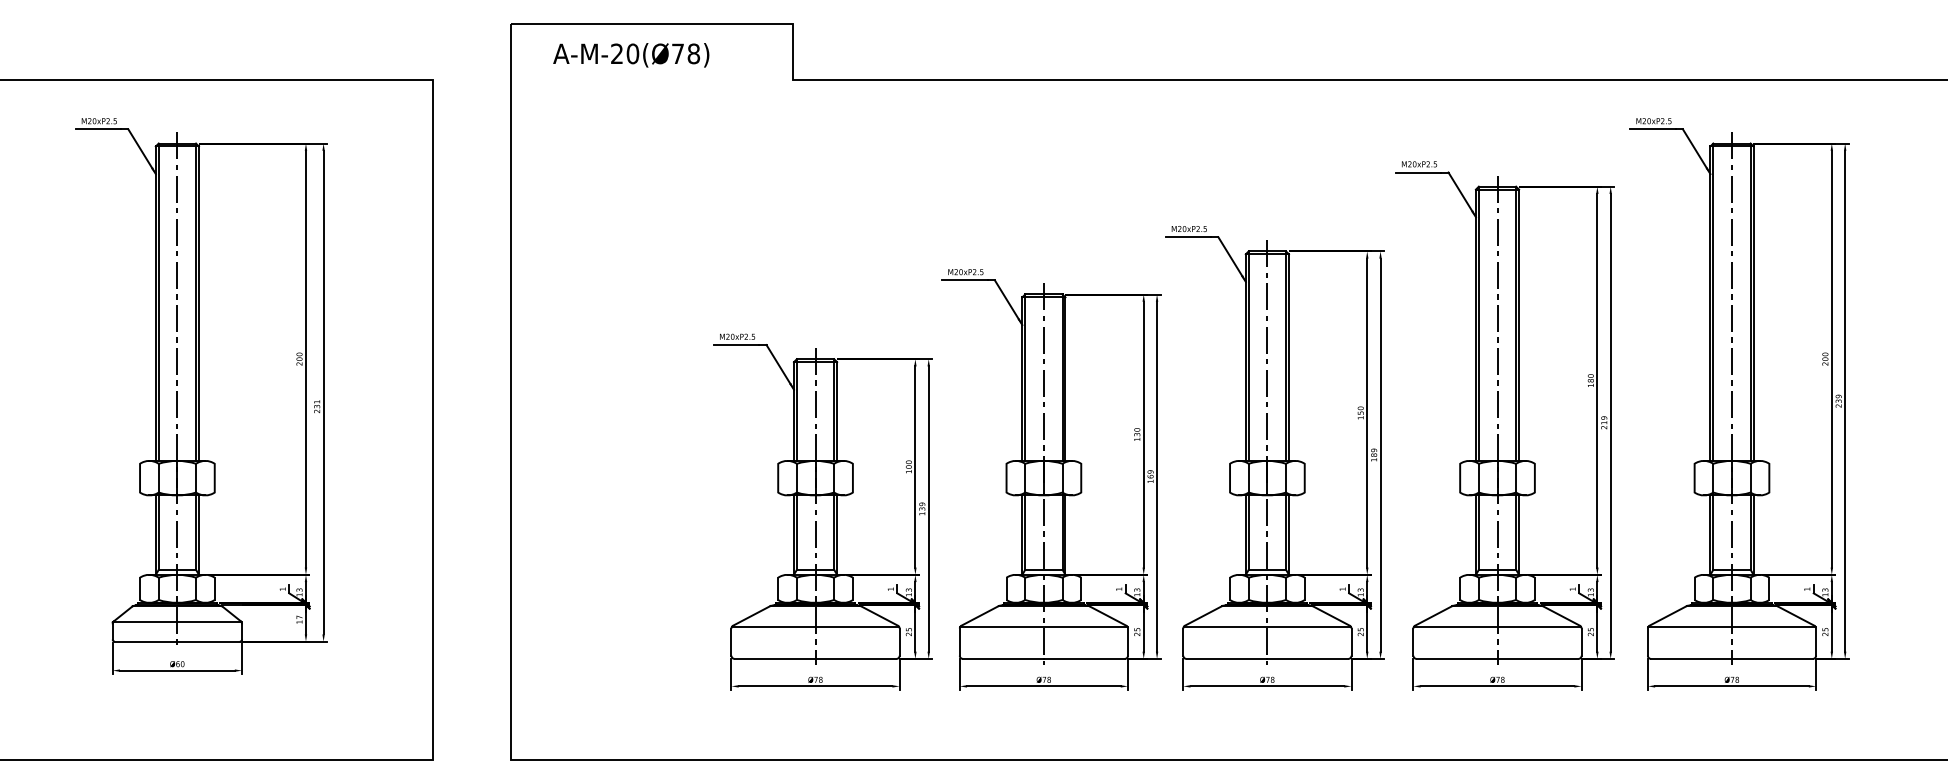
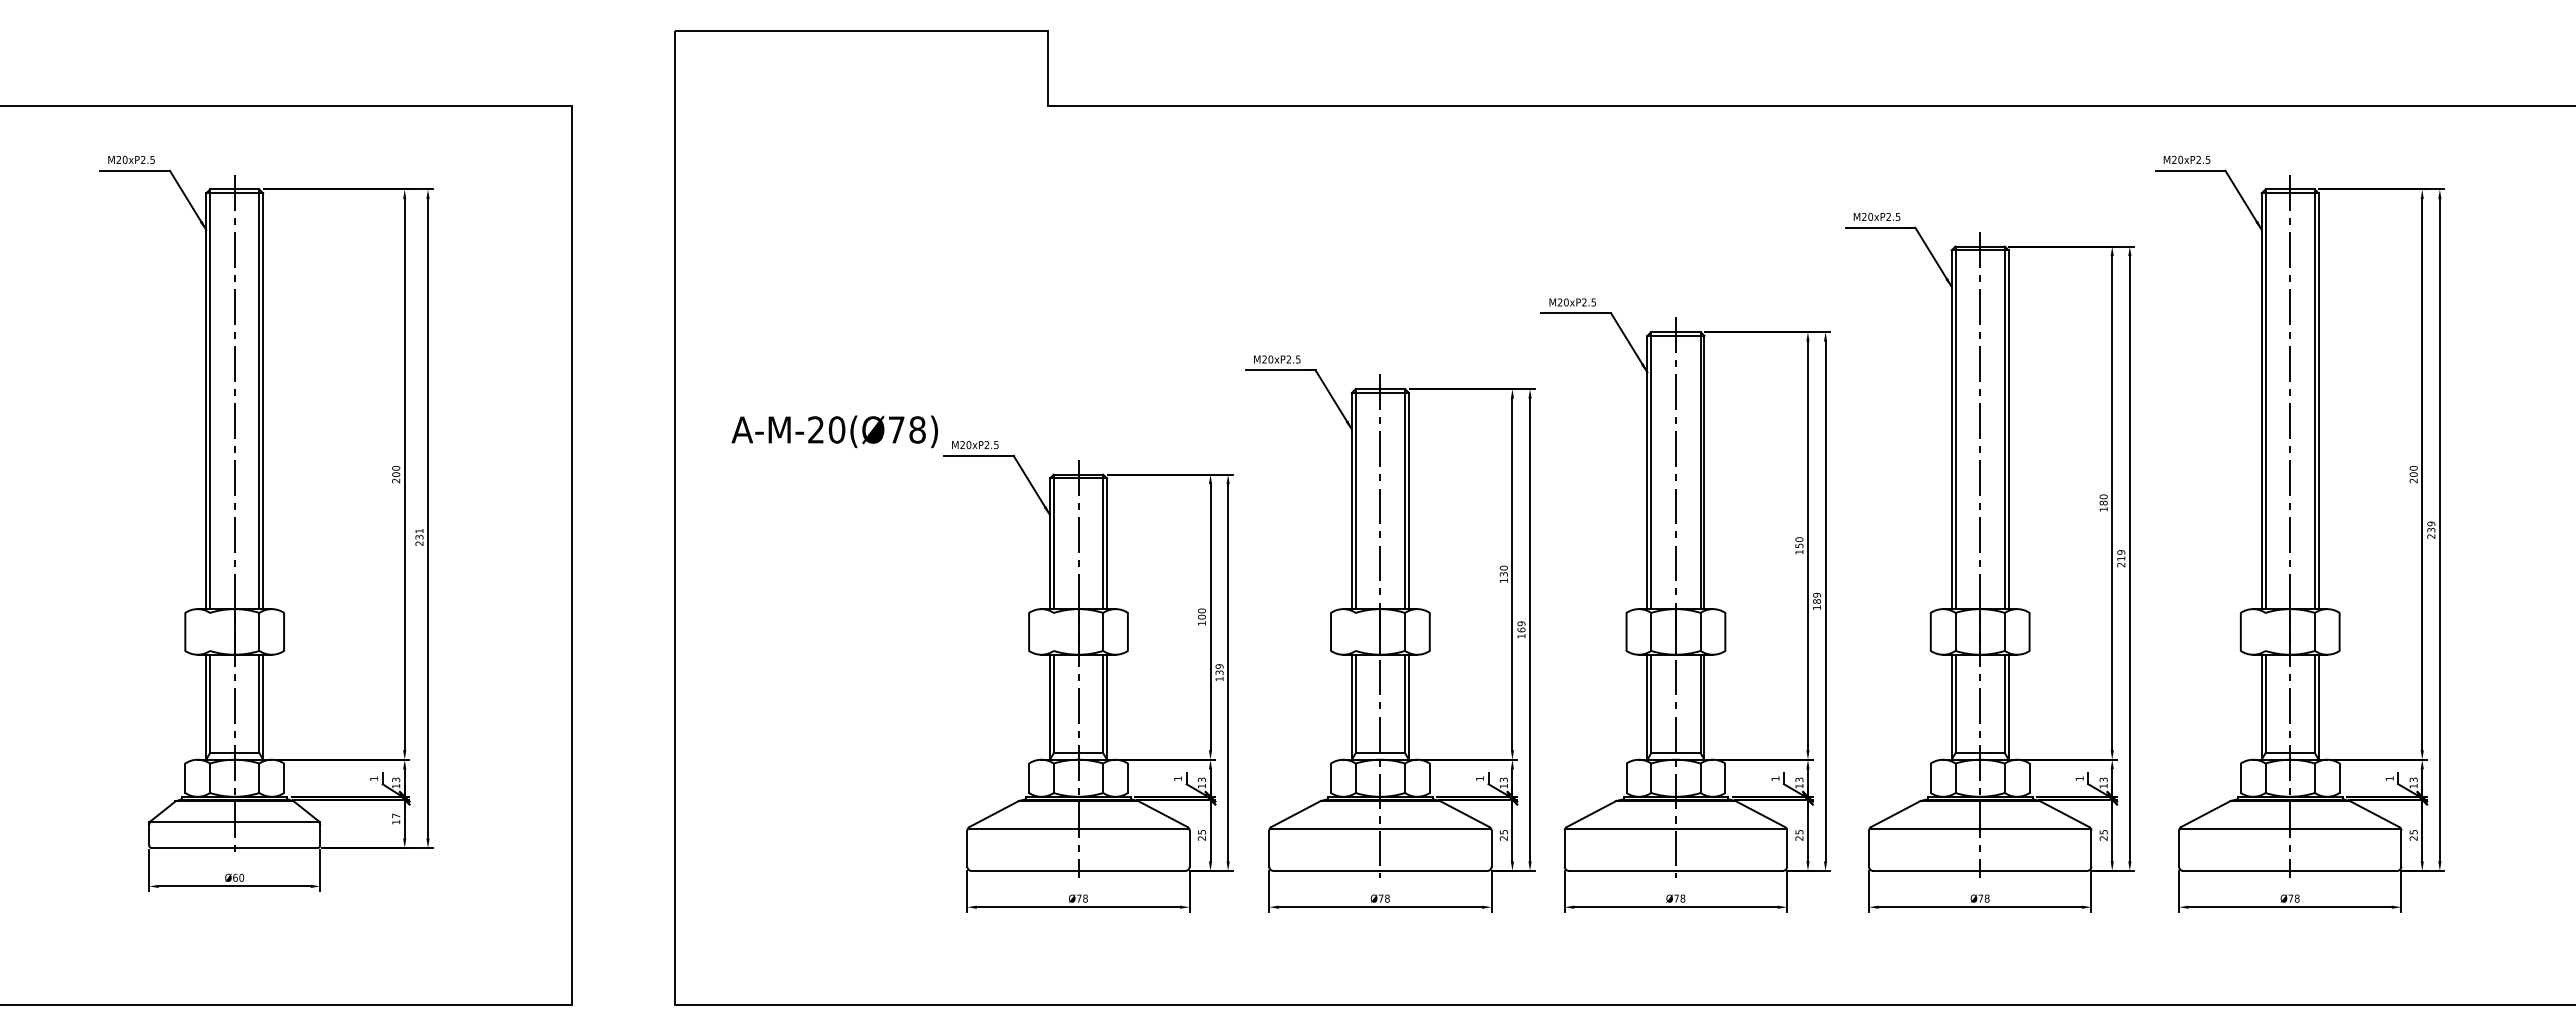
text: (631, 55) -> (834, 431), moved
line: (159, 477) -> (210, 631), removed
line: (796, 477) -> (1053, 631), removed
line: (1025, 477) -> (1355, 631), removed
line: (1713, 477) -> (2265, 631), removed

